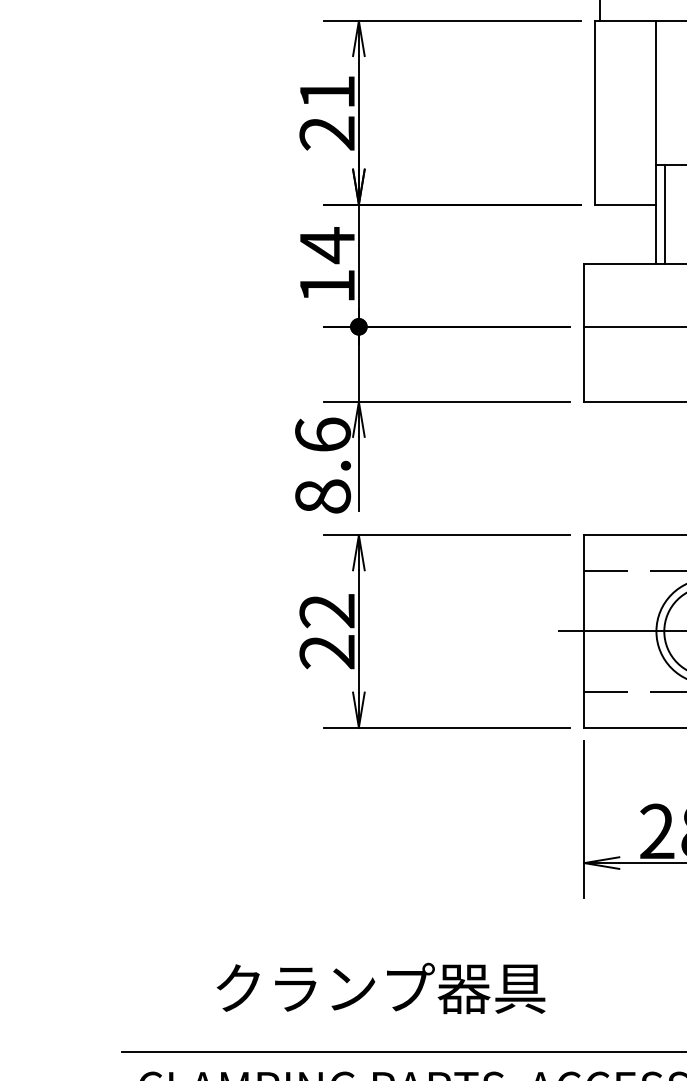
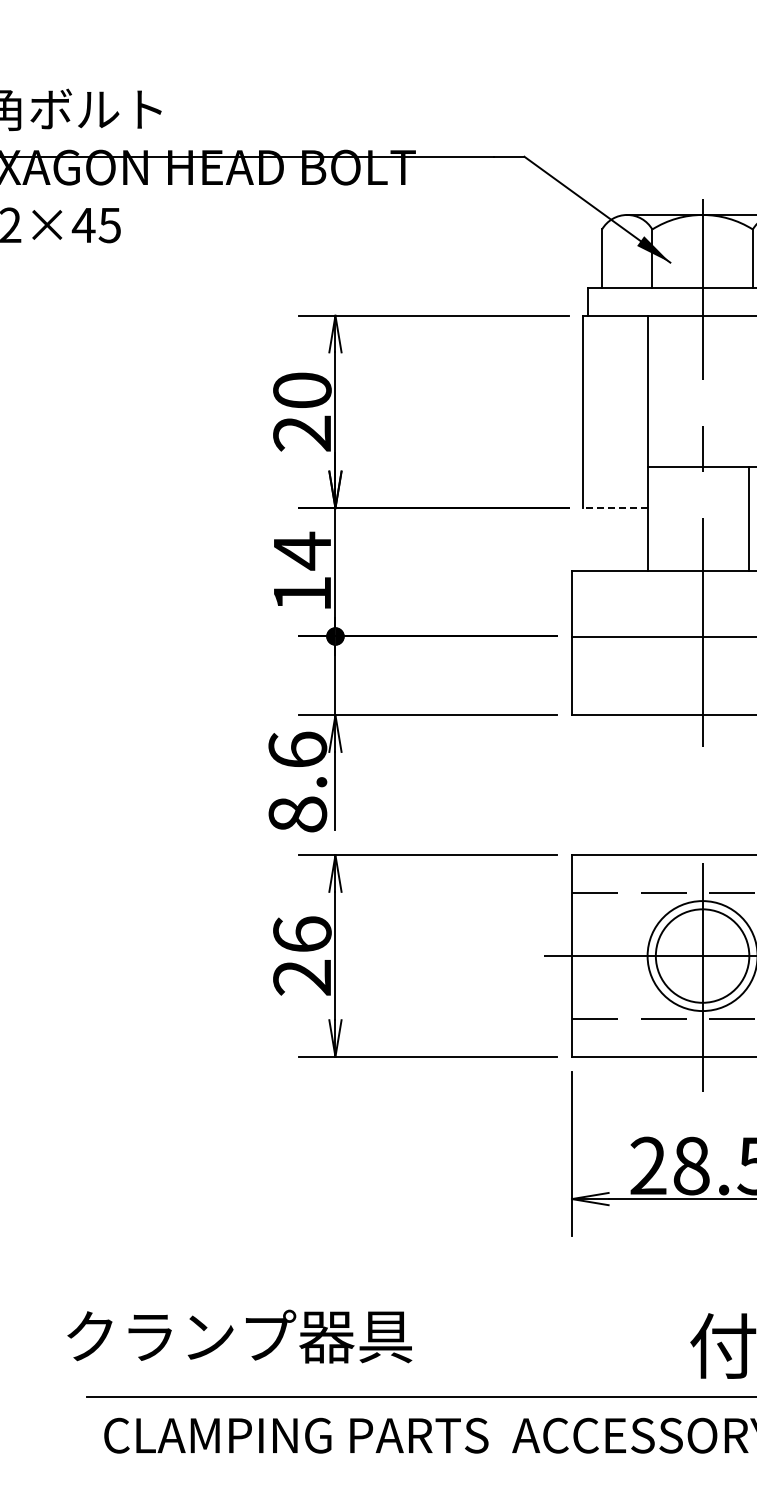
text: (327, 91) -> (302, 389), 21 -> 20
line: (625, 204) -> (615, 508), solid -> dashed
line: (664, 214) -> (656, 518), removed
text: (327, 610) -> (302, 934), 22 -> 26
text: (380, 988) -> (239, 1336), moved

